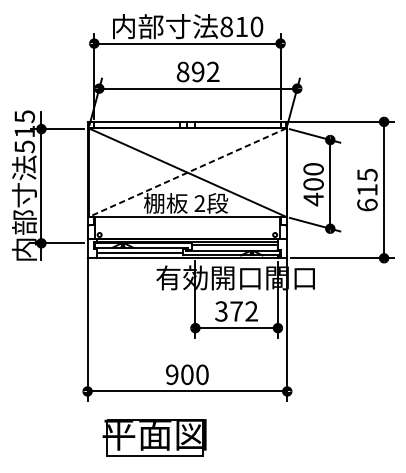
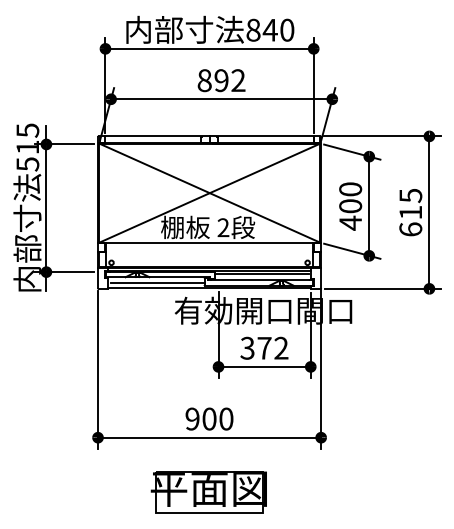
text: (241, 27) -> (269, 30), 810 -> 840
line: (187, 172) -> (209, 193), dashed -> solid
part: (154, 437) -> (208, 492), moved

